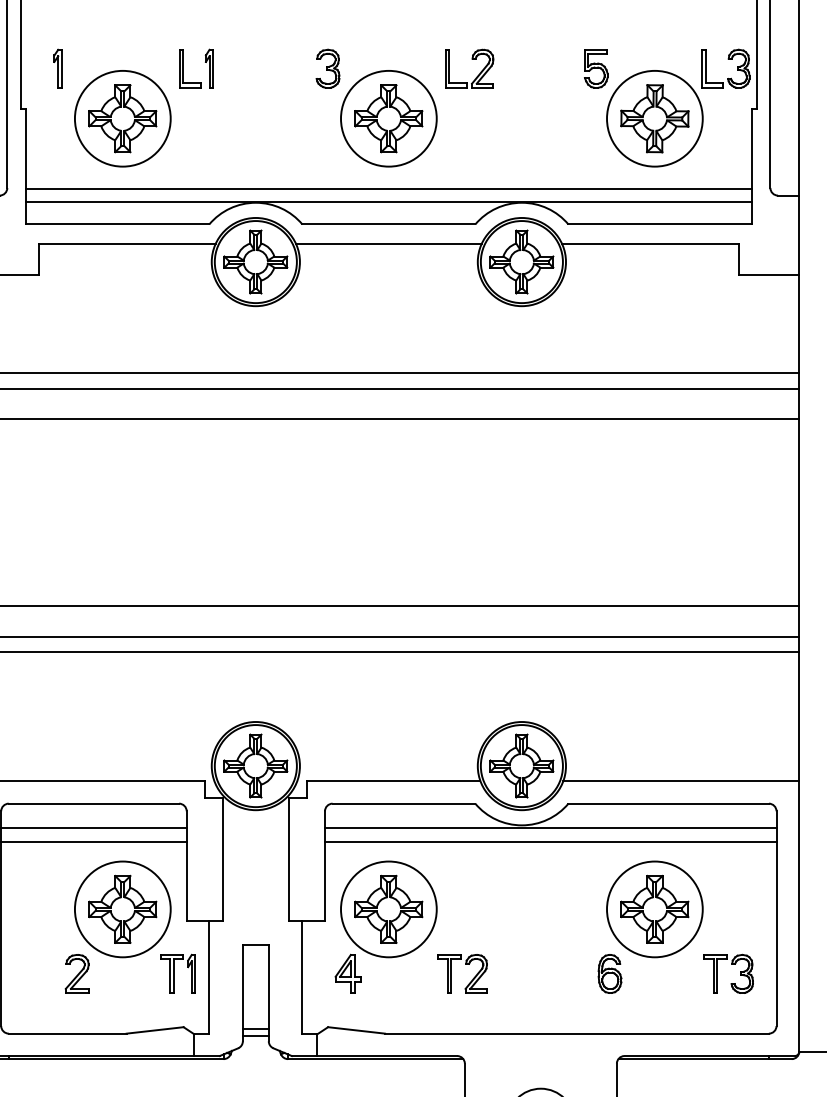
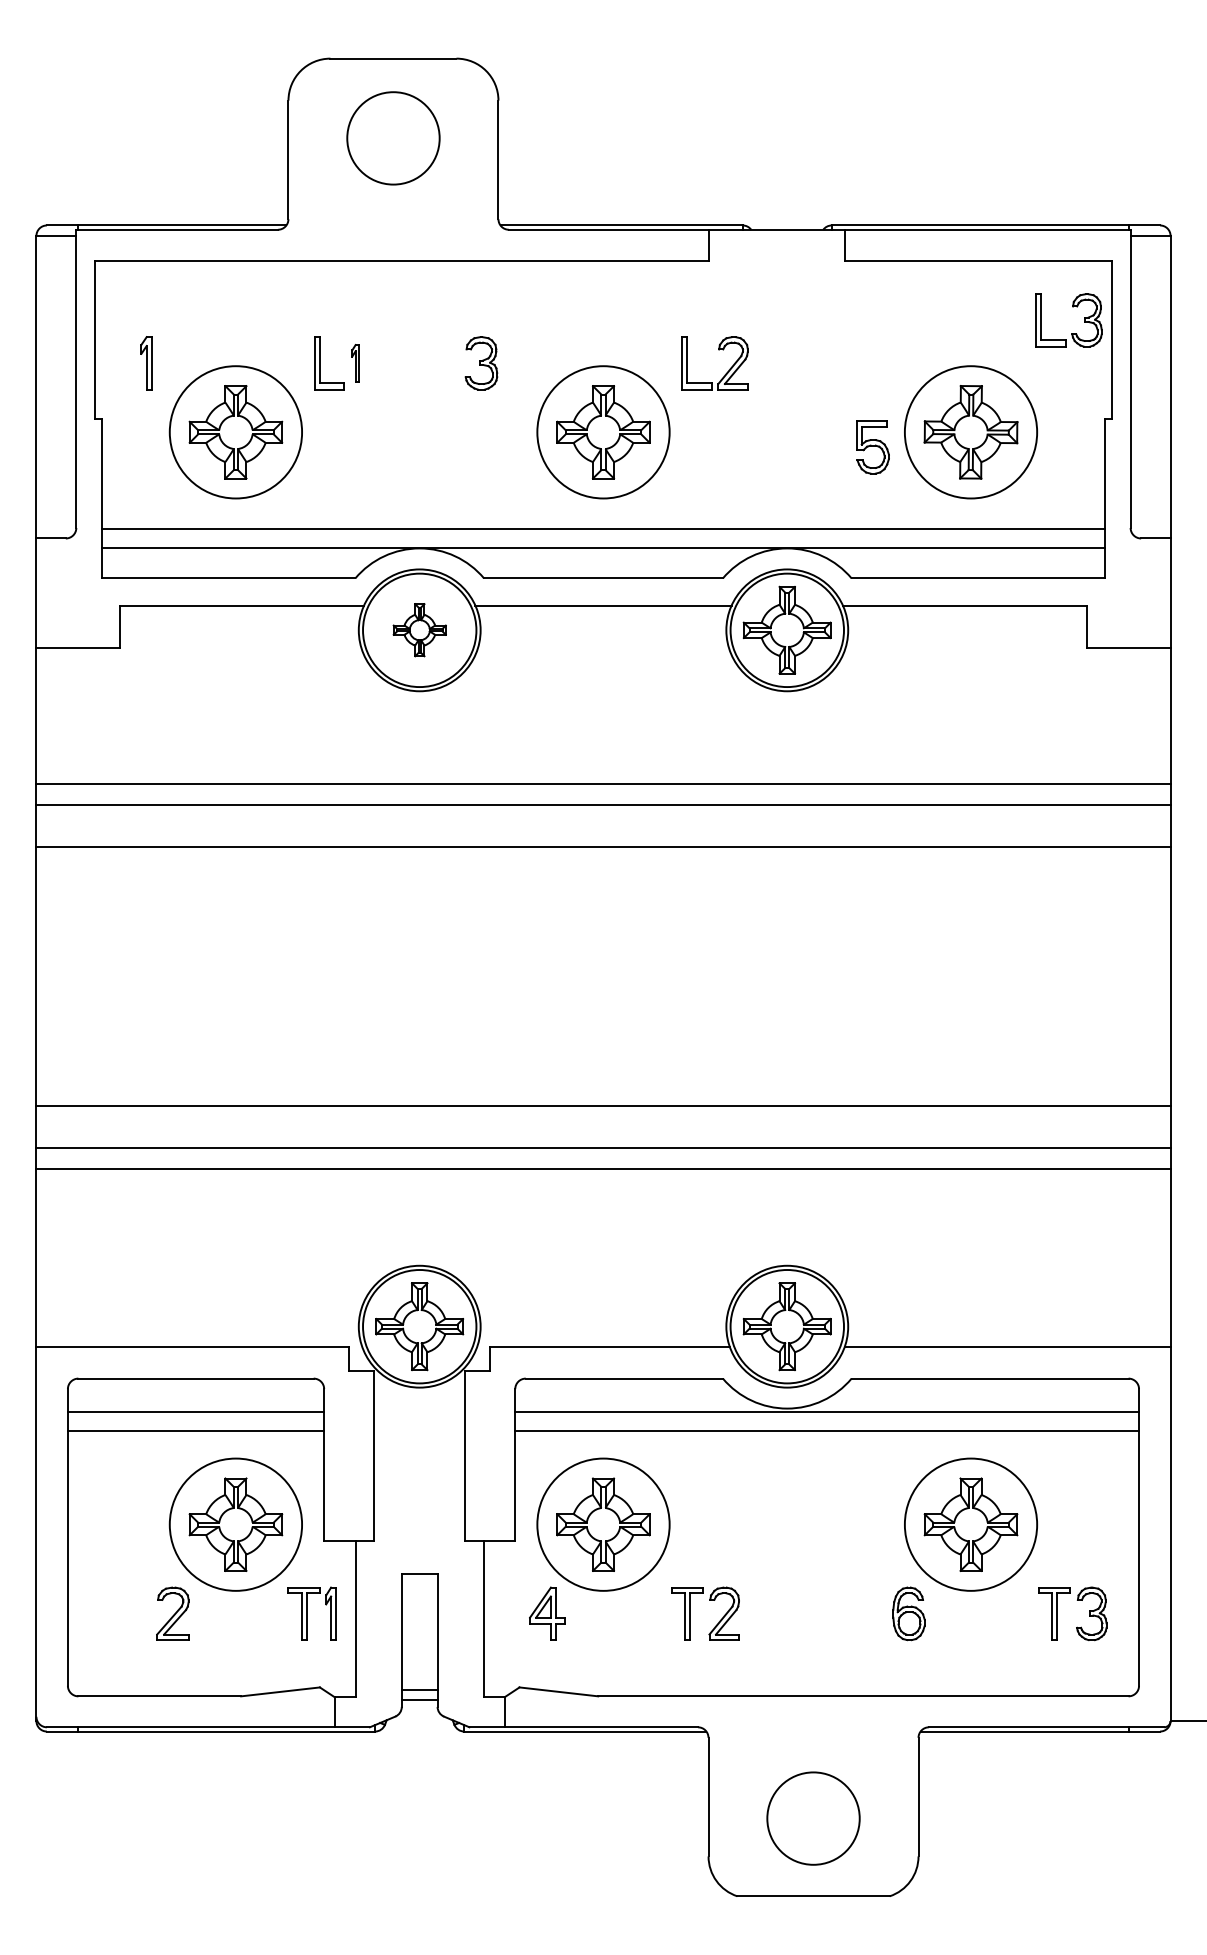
part: (209, 68) -> (355, 363), size x0.7
part: (328, 68) -> (481, 363), moved
part: (595, 68) -> (872, 447), moved
part: (727, 78) -> (1071, 333), moved
part: (255, 261) -> (419, 629), size x0.6

